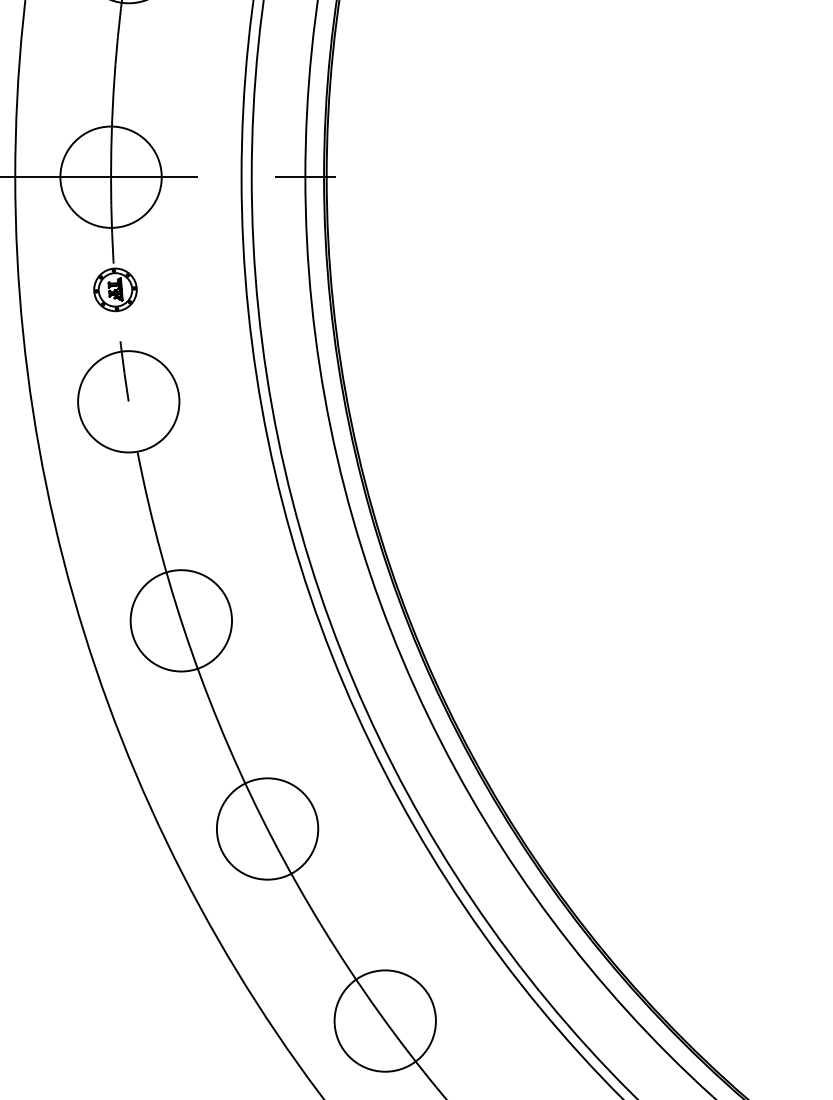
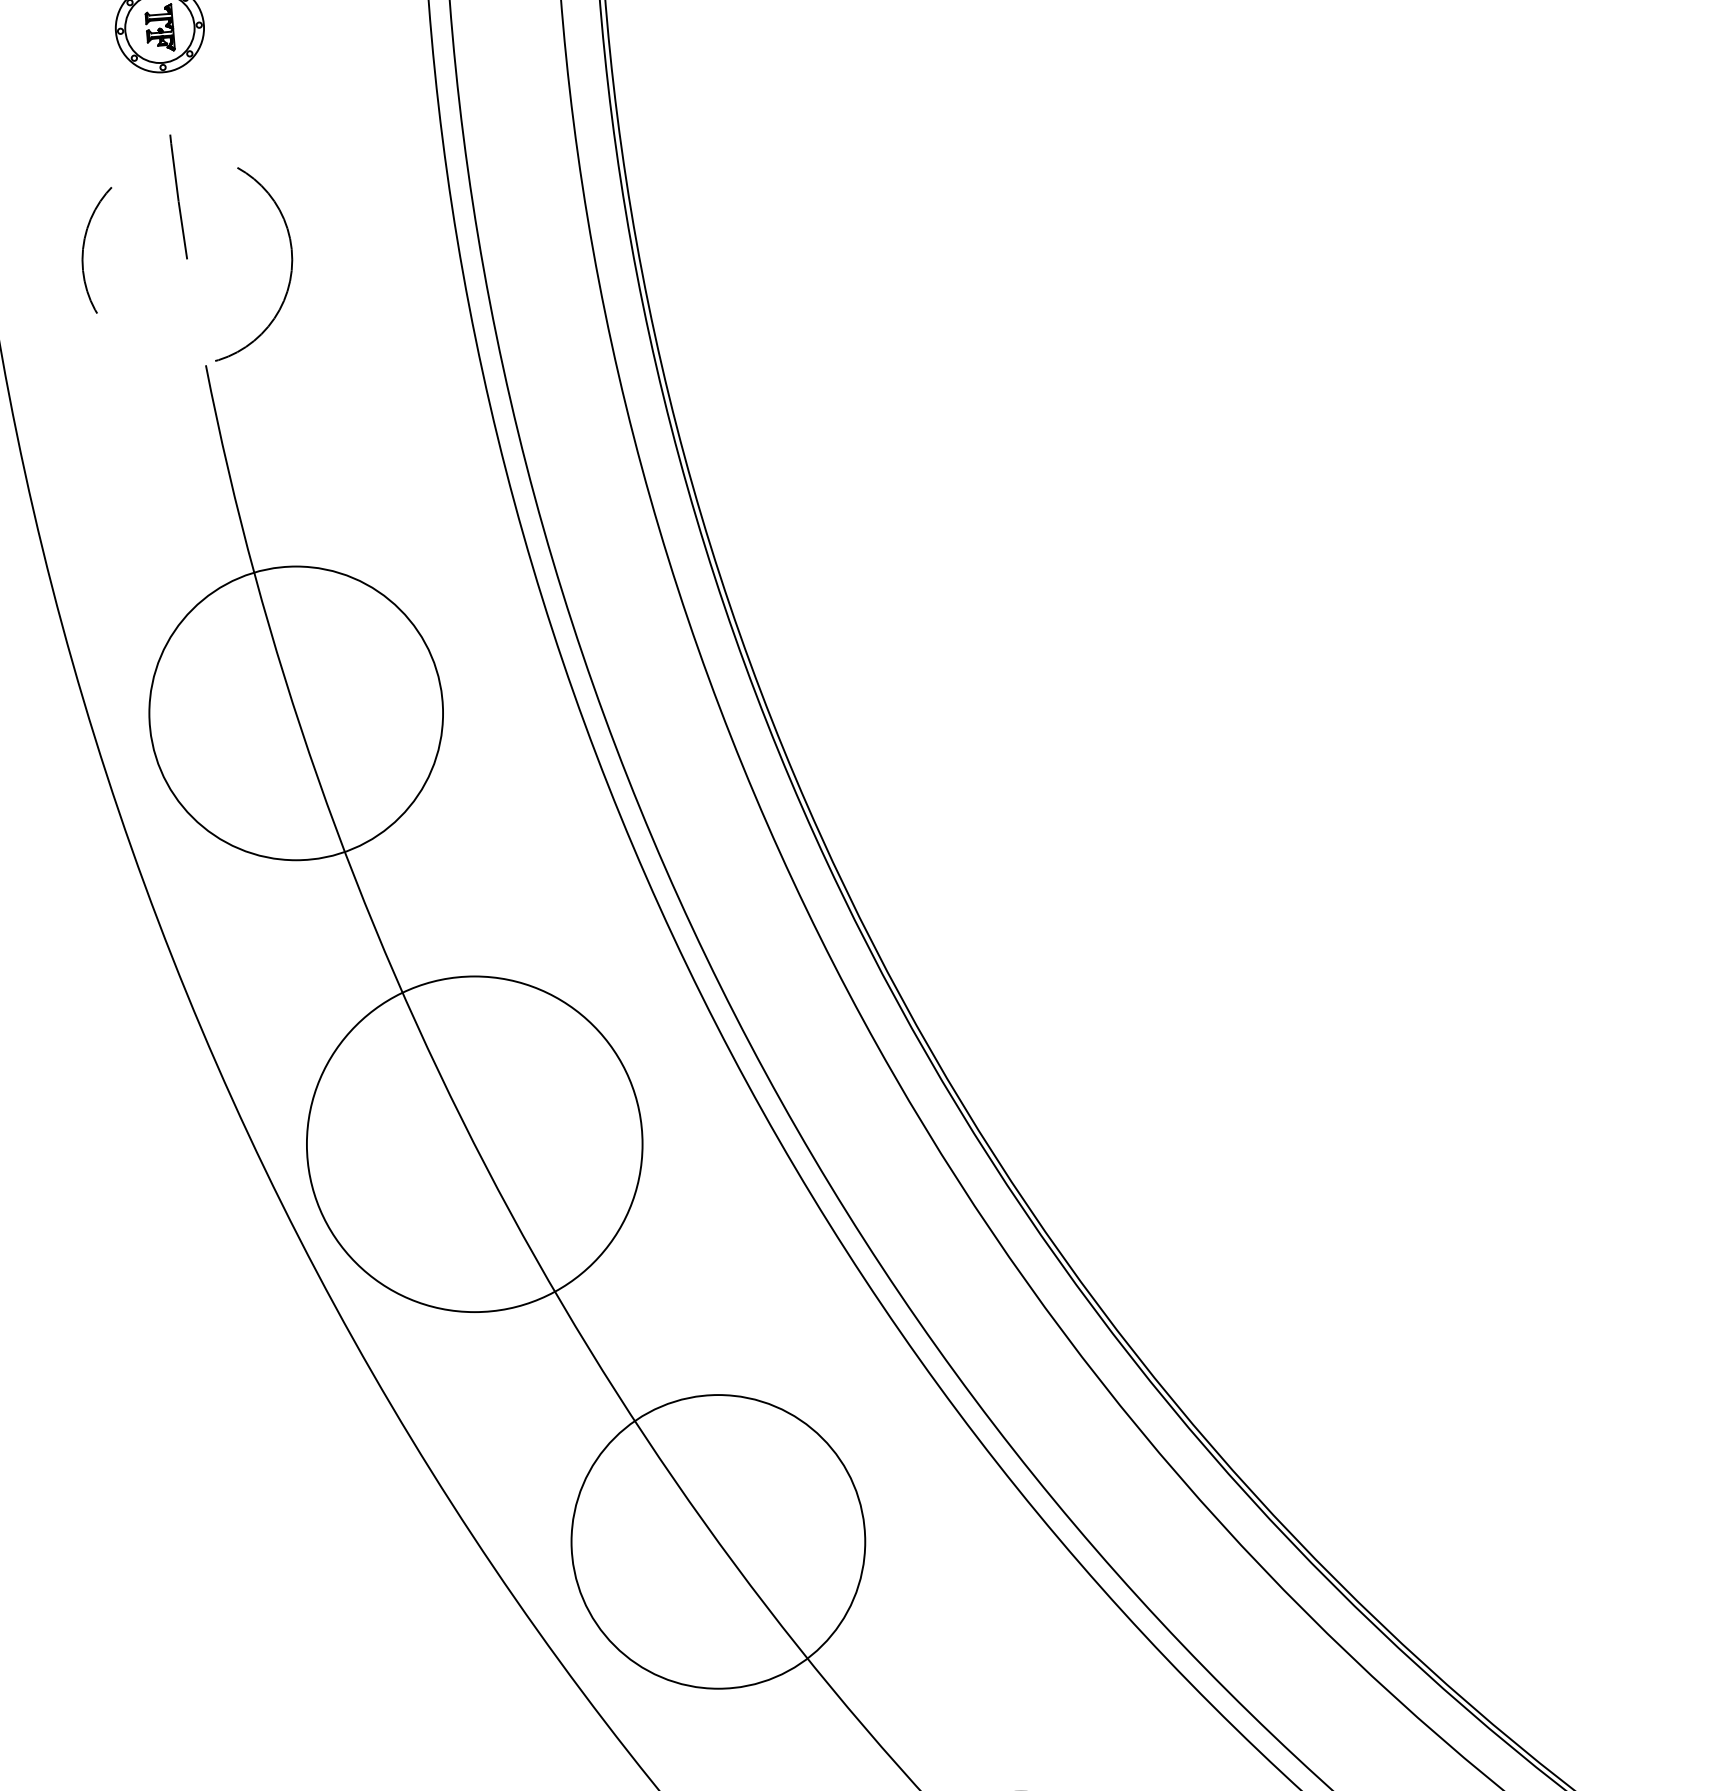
circle: (128, 401) -> (186, 259), solid -> dashed
circle: (181, 620) -> (296, 712), size x1.4
circle: (267, 828) -> (474, 1143), size x1.6
circle: (384, 1020) -> (716, 1540), size x1.4

